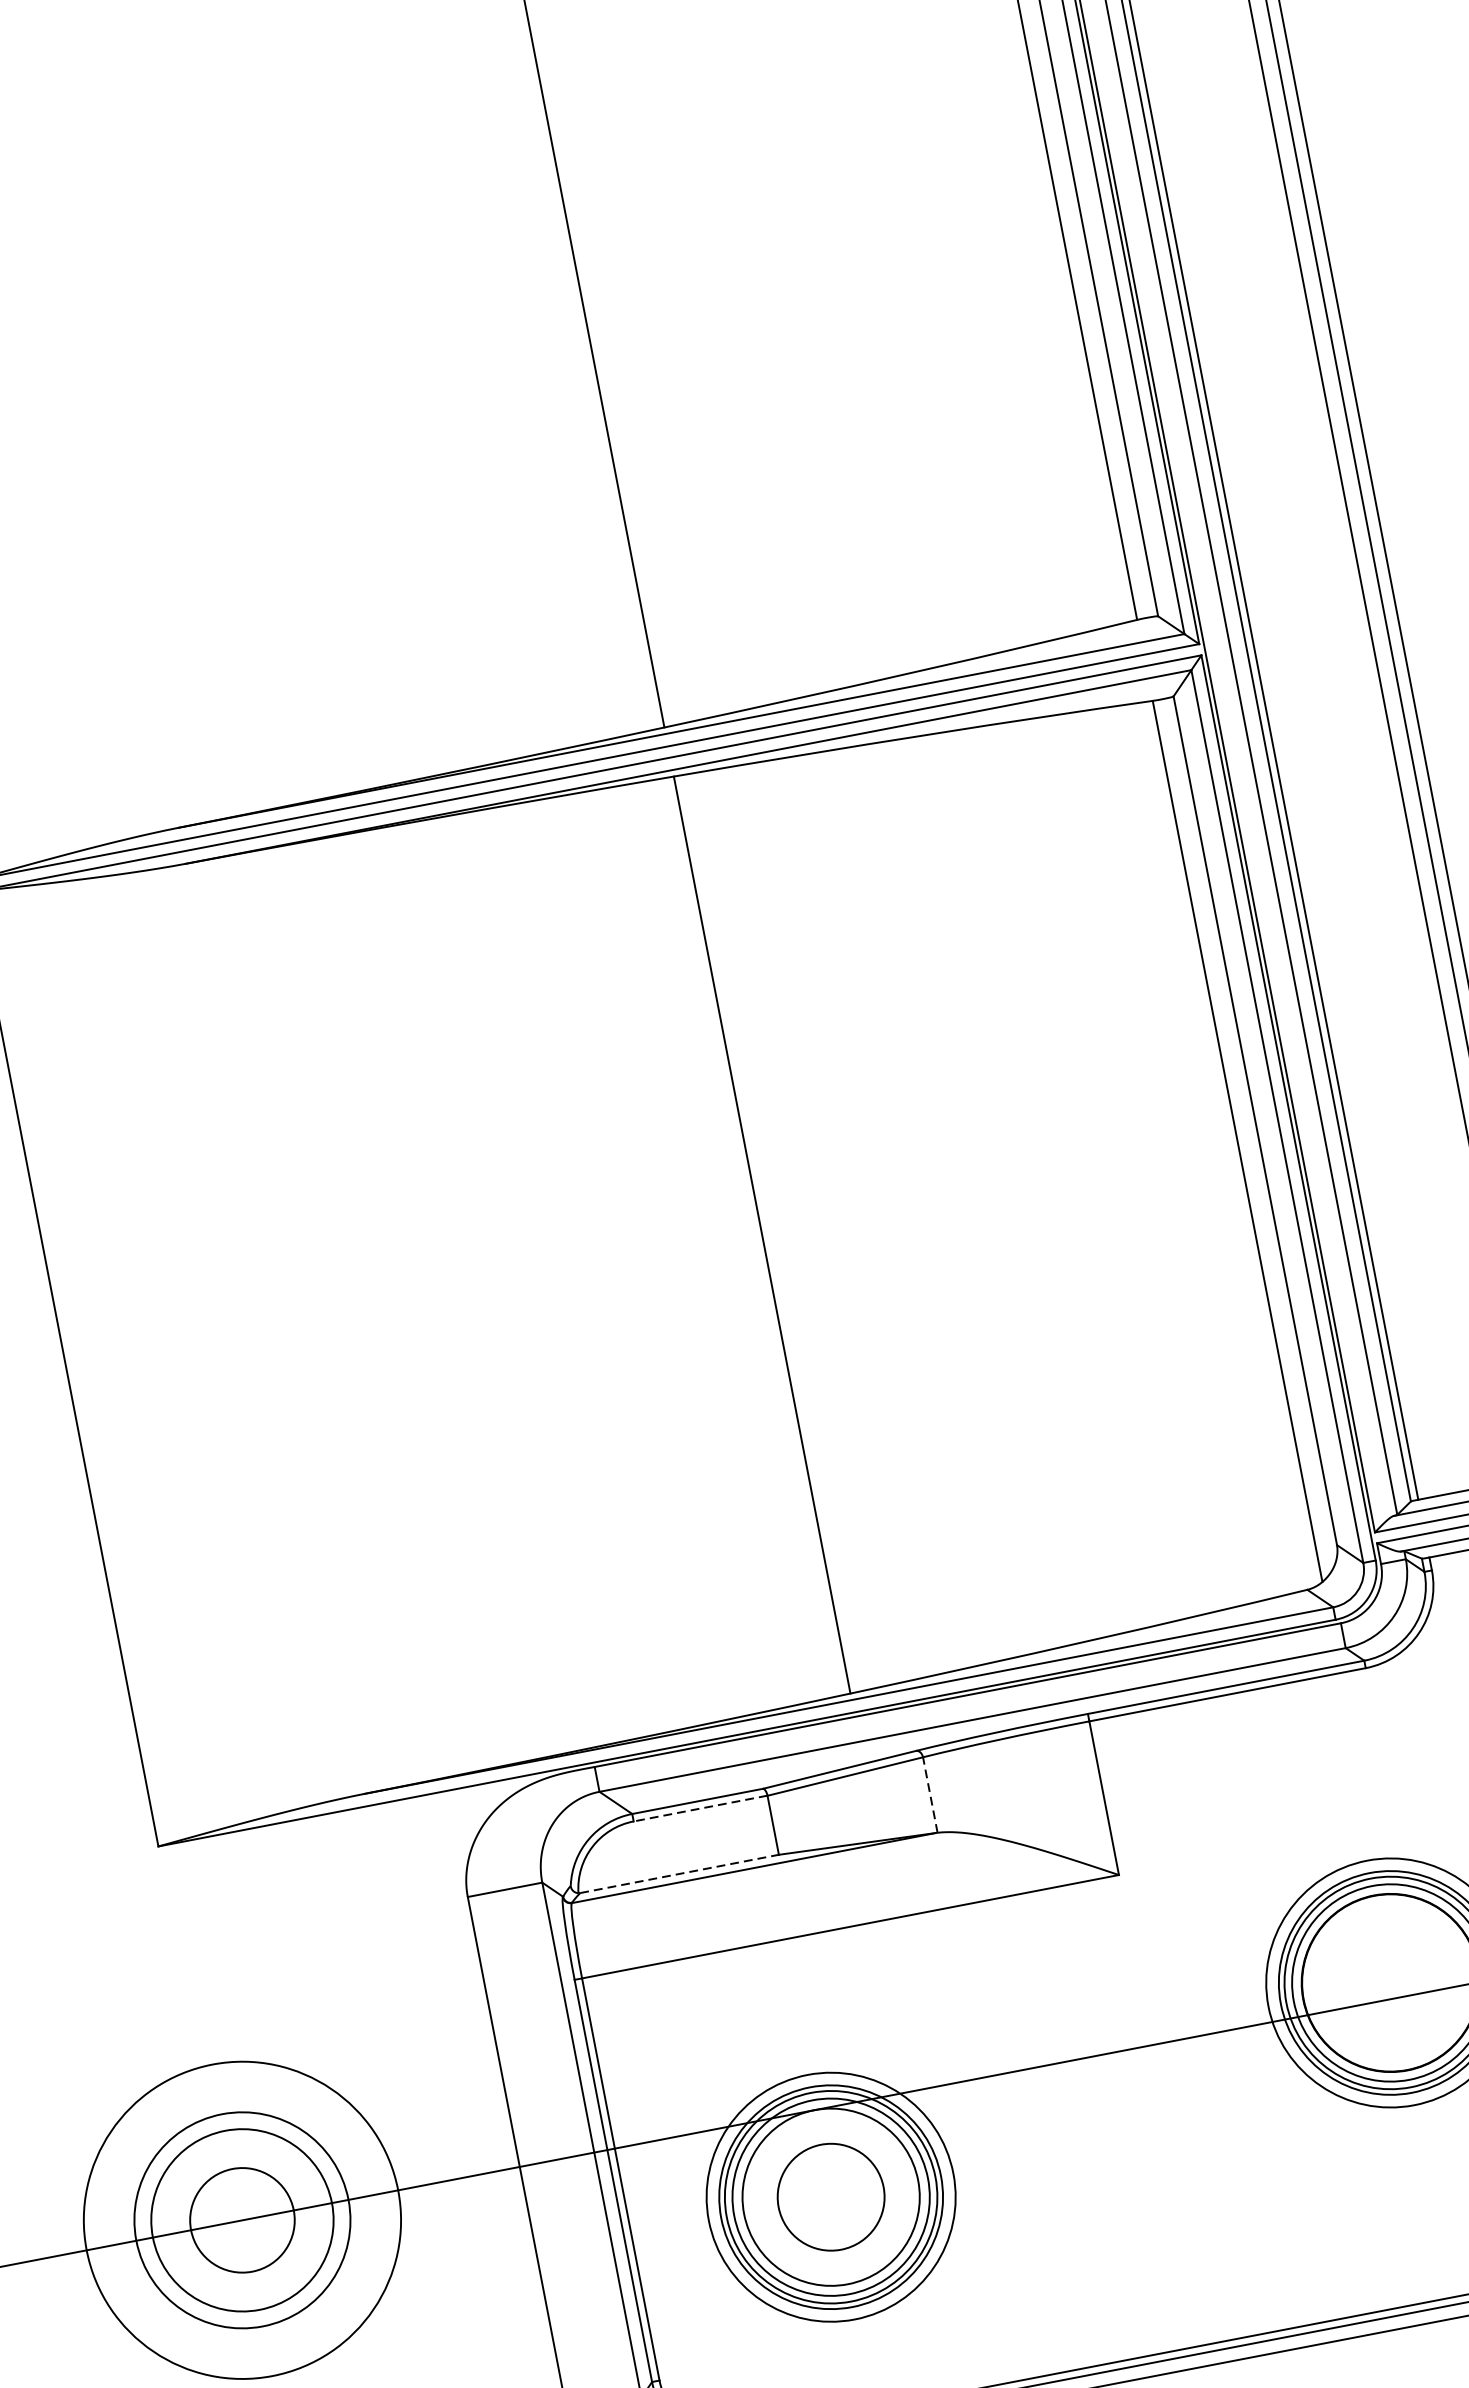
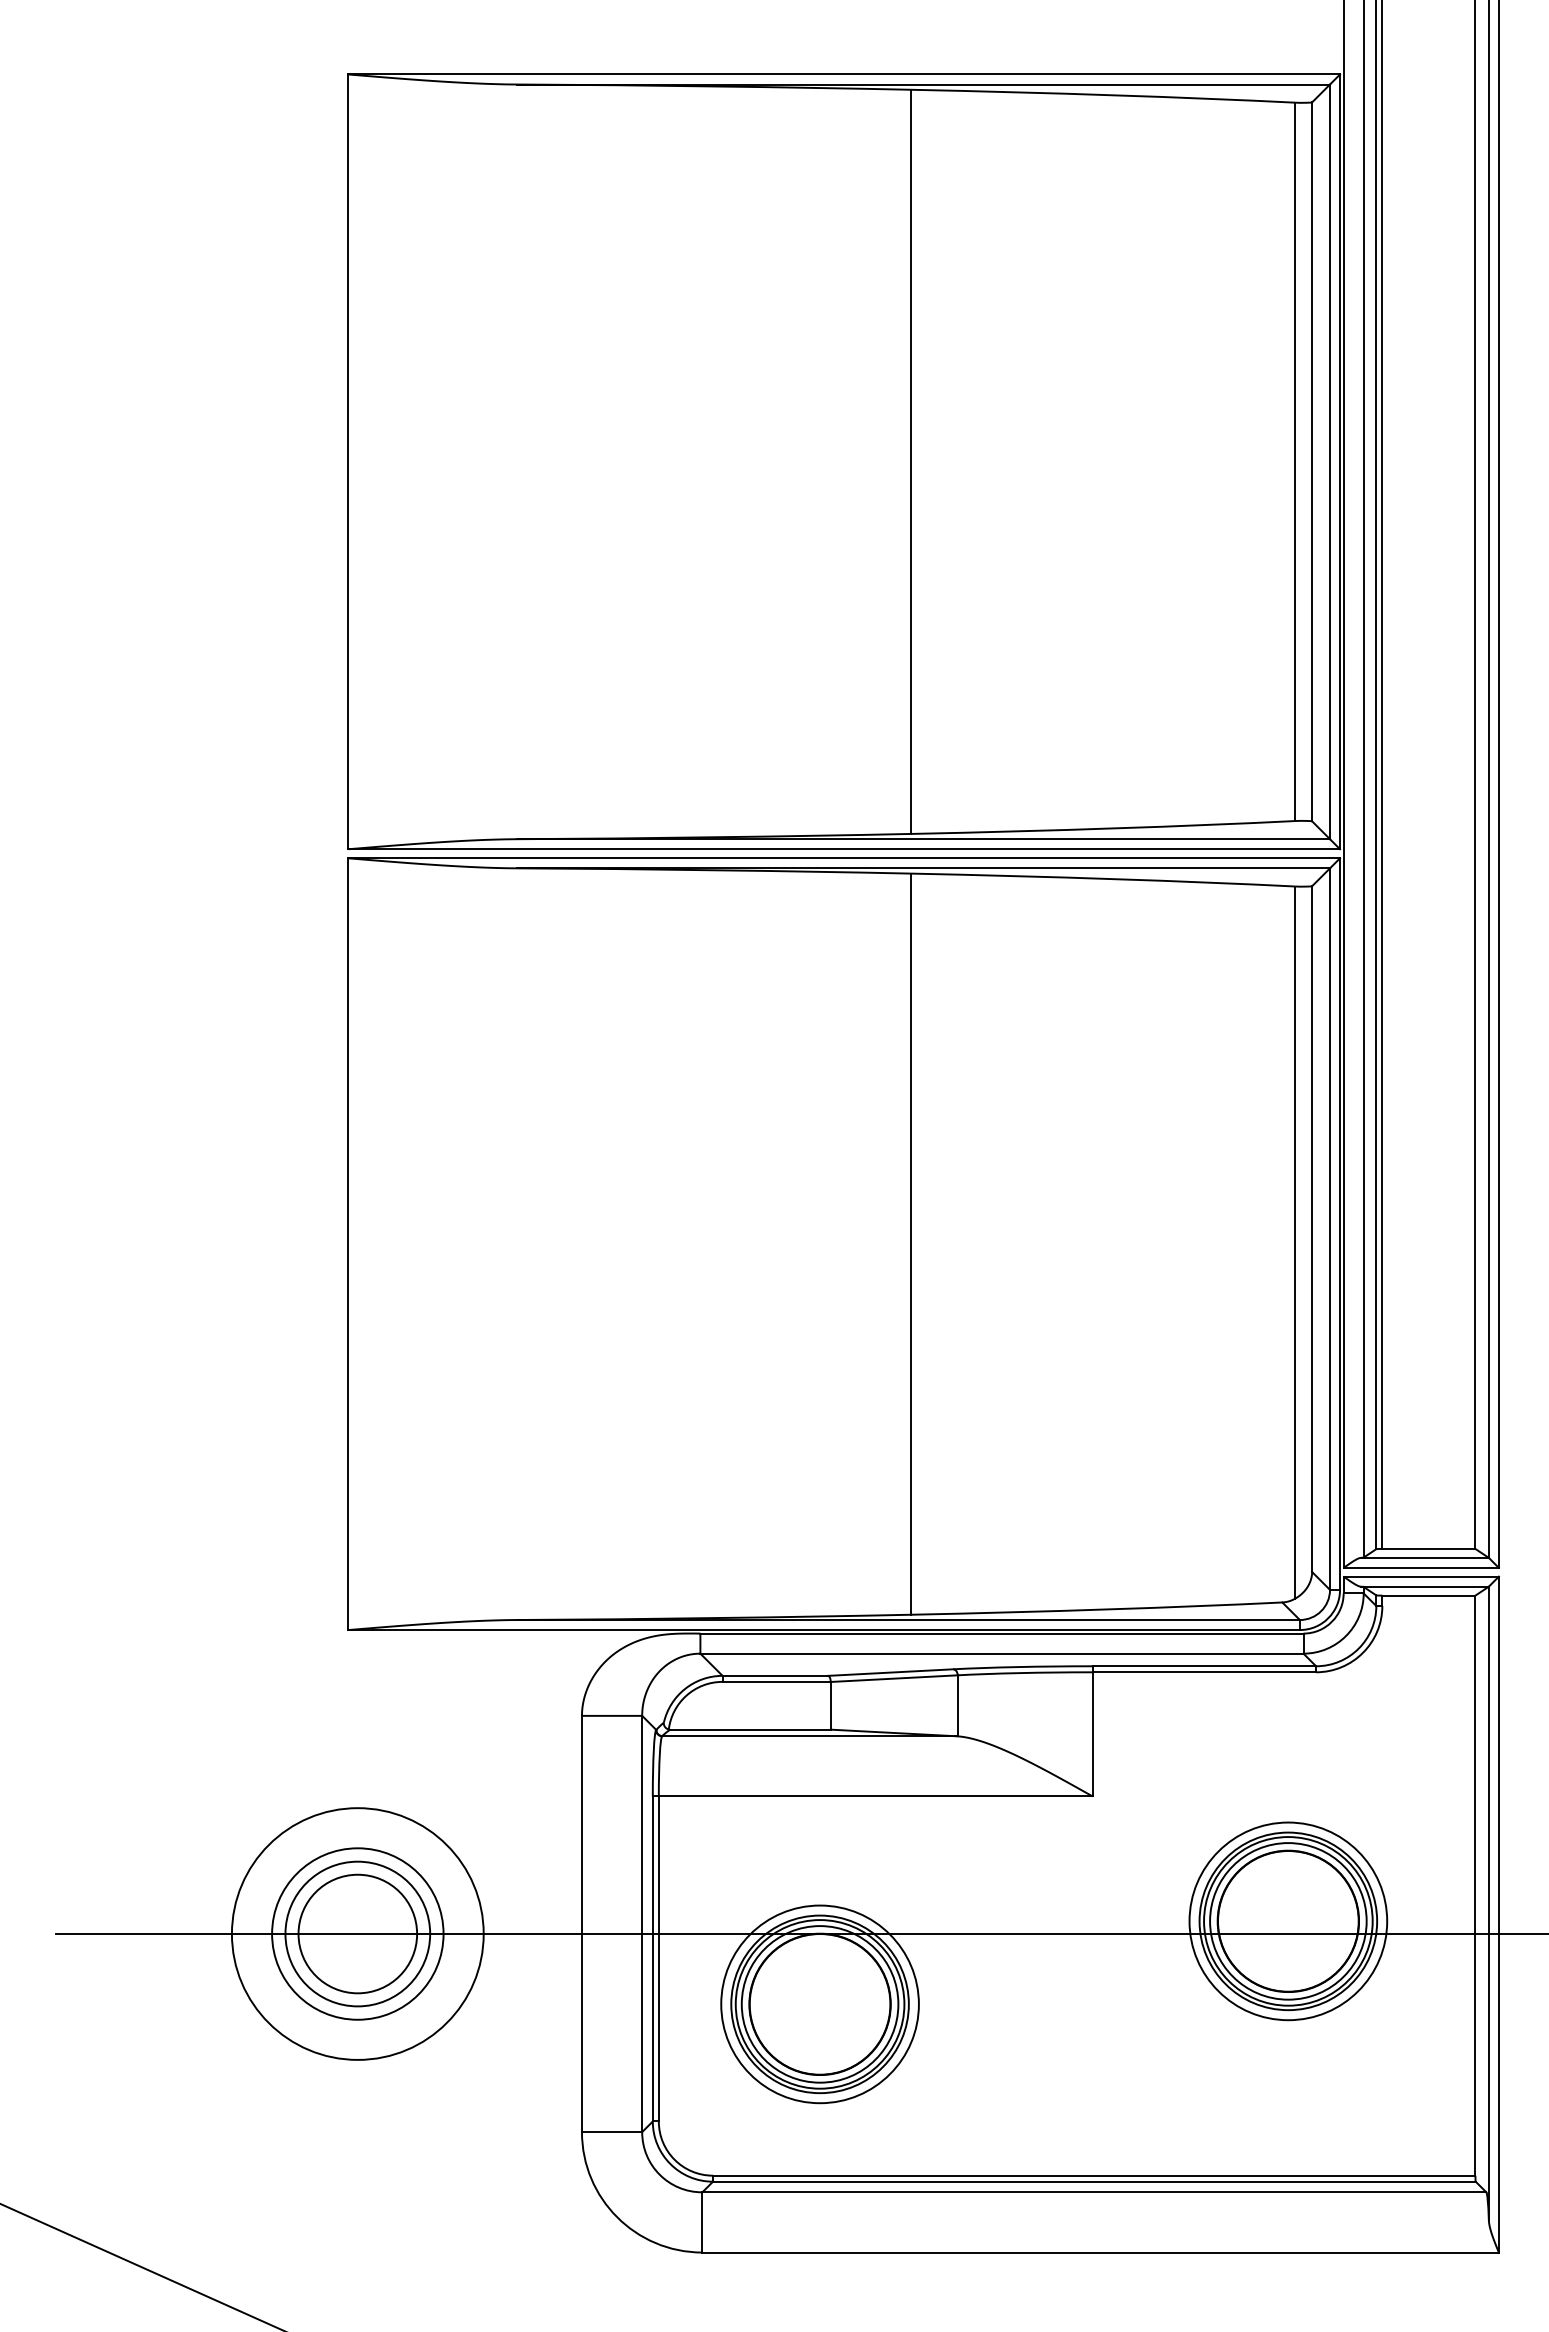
line: (929, 1794) -> (957, 1705), dashed -> solid
line: (700, 1808) -> (776, 1681), dashed -> solid
line: (679, 1873) -> (750, 1729), dashed -> solid
circle: (830, 2197) -> (819, 2004), size x1.67
circle: (241, 2219) -> (357, 1933), size x1.43

